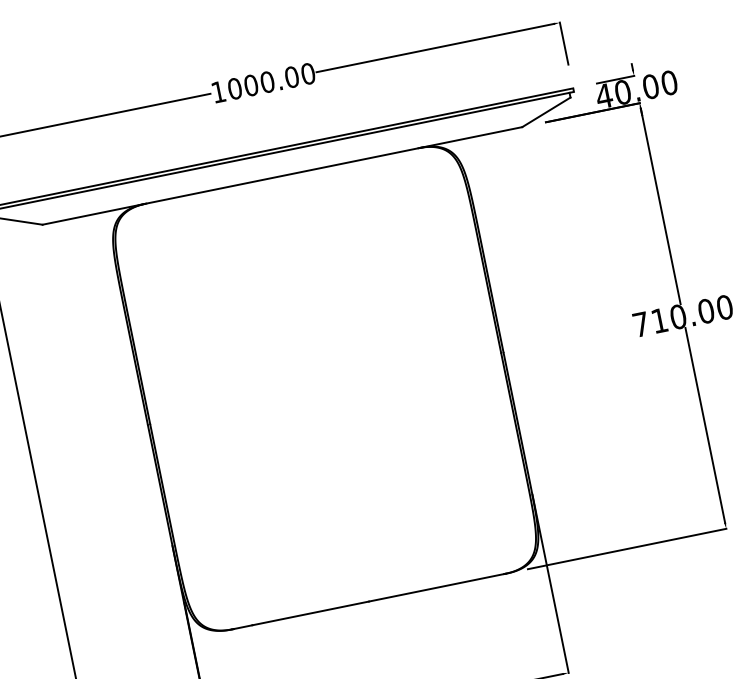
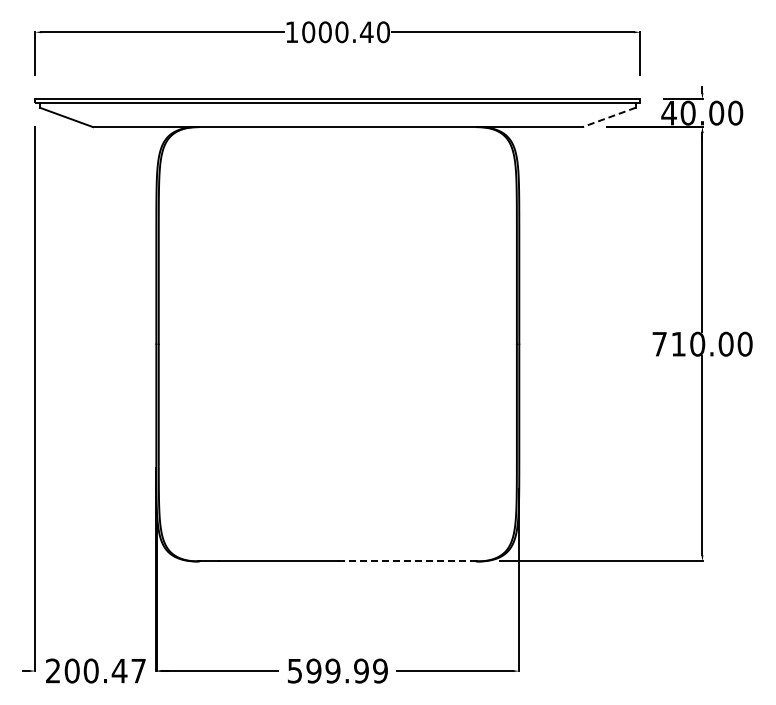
text: (291, 77) -> (366, 32), 1000.00 -> 1000.40
line: (545, 112) -> (608, 117), solid -> dashed
line: (436, 587) -> (406, 561), solid -> dashed

